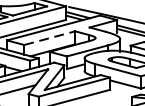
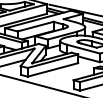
line: (49, 37) -> (35, 26), dashed -> solid

